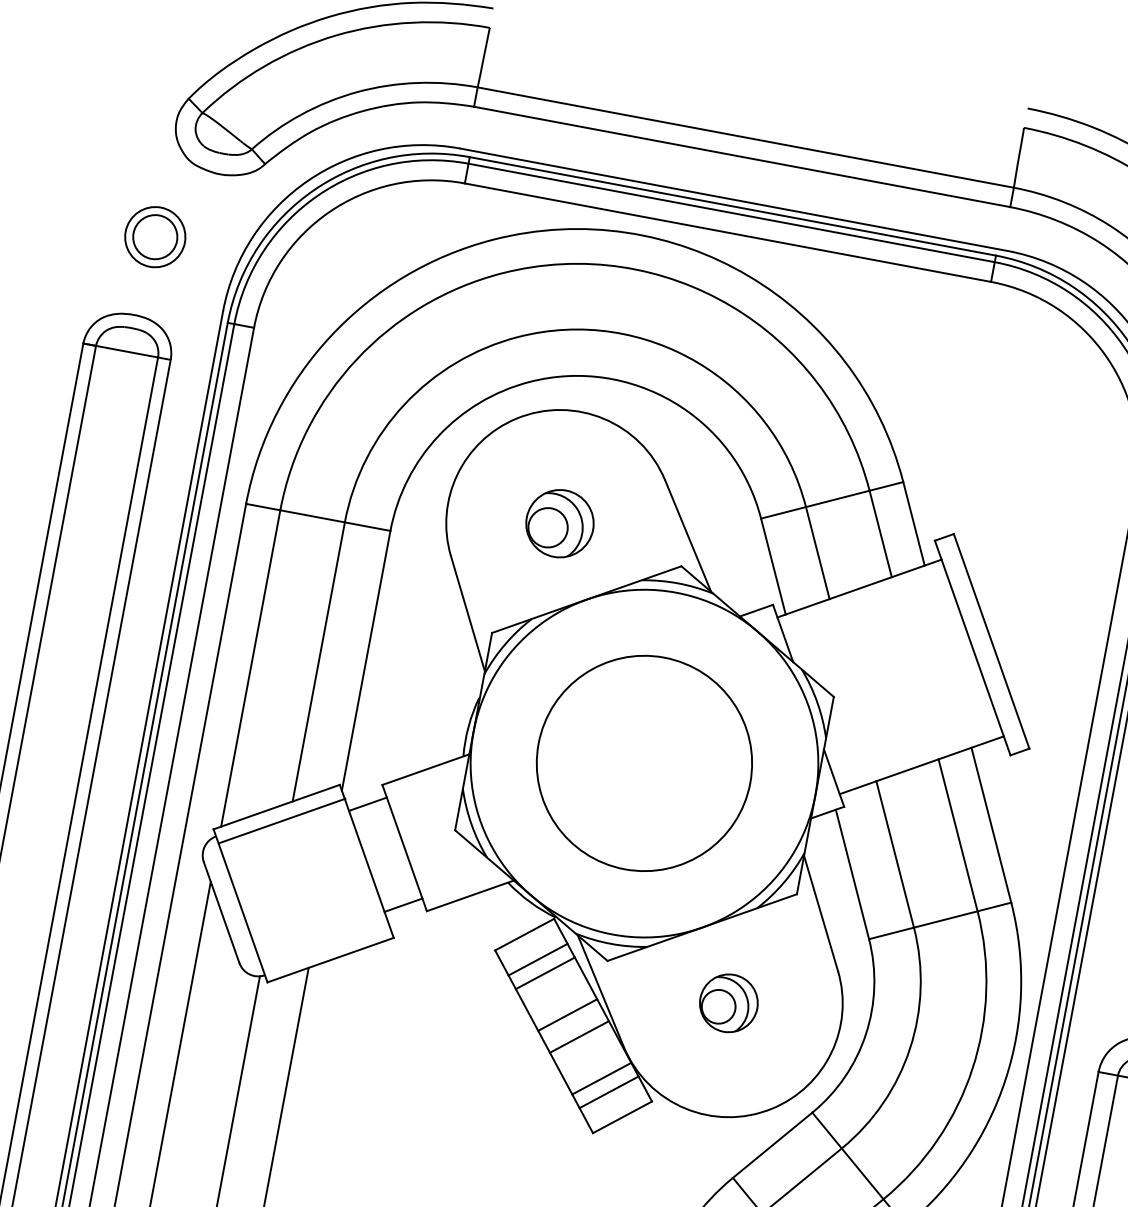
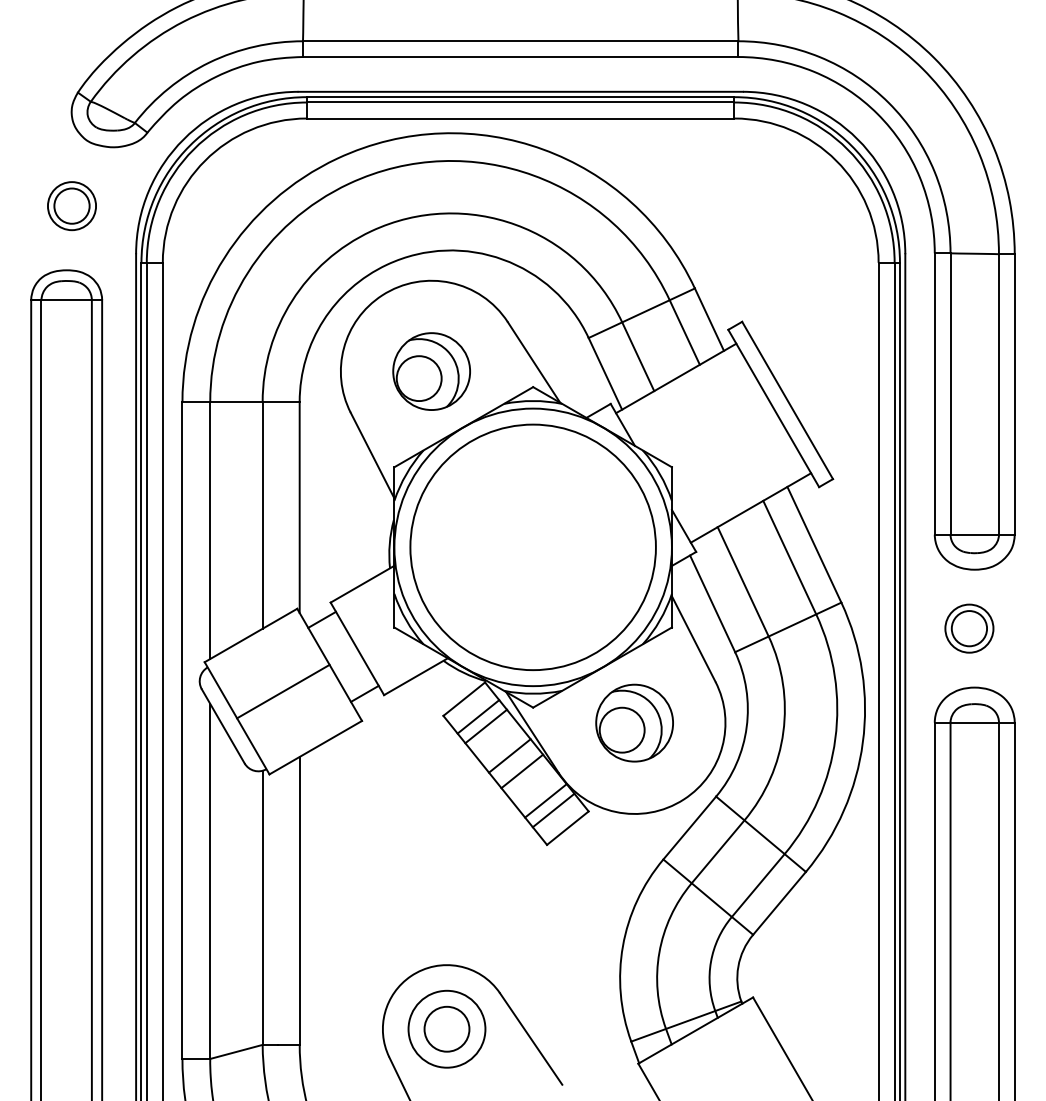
part: (559, 523) -> (431, 371), size x1.43
circle: (643, 762) -> (532, 546), size x1.43
line: (282, 820) -> (283, 691), moved
part: (728, 1002) -> (634, 722), size x1.67

